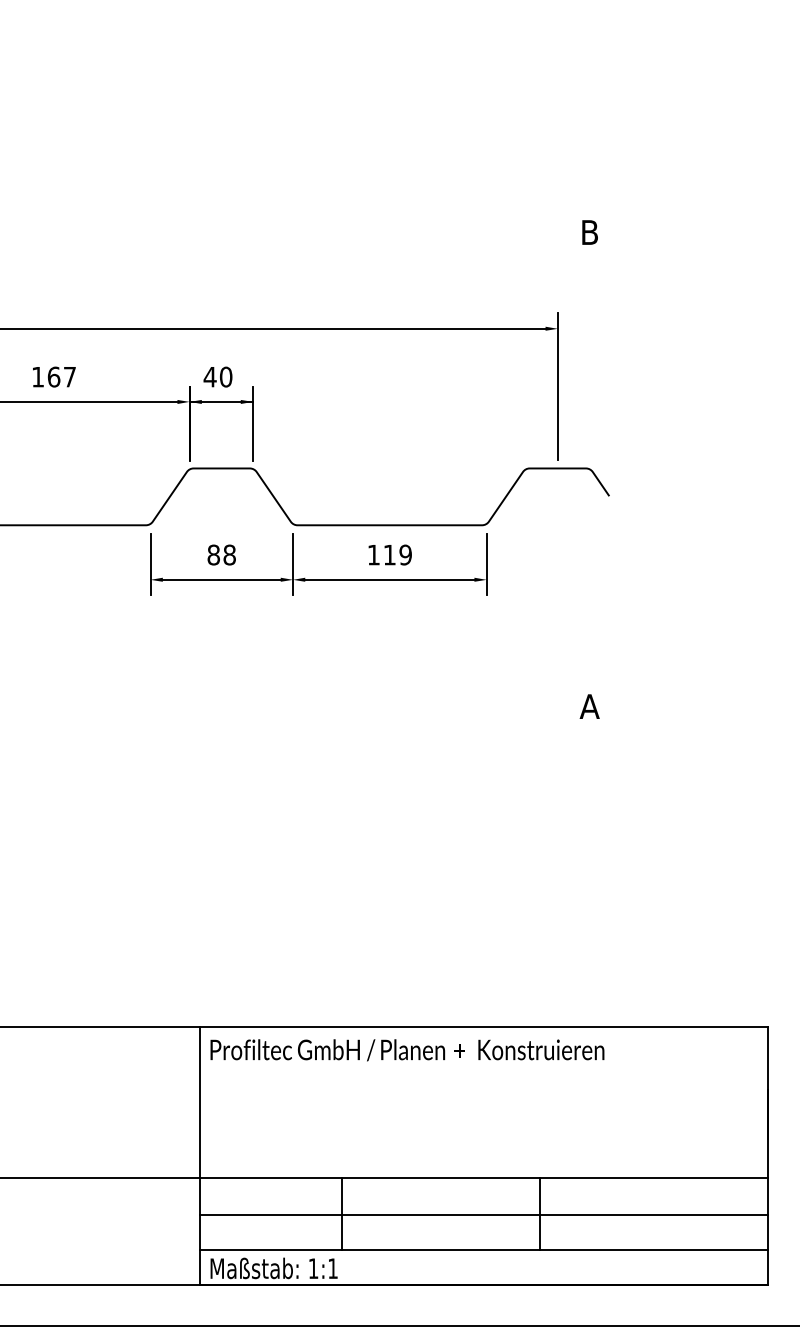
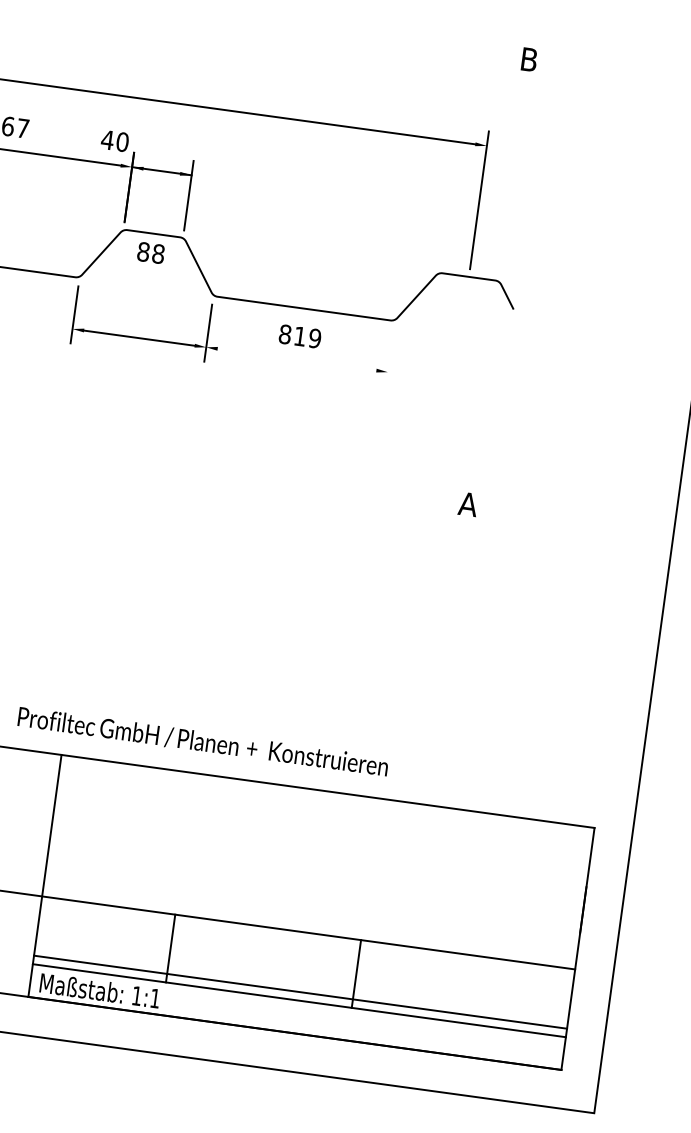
text: (217, 376) -> (114, 140), moved
text: (221, 554) -> (150, 252), moved
text: (373, 554) -> (284, 333), 119 -> 819
line: (486, 564) -> (389, 357), removed
line: (389, 579) -> (296, 359), removed
text: (407, 1050) -> (203, 742), moved
line: (484, 1215) -> (300, 992), moved

